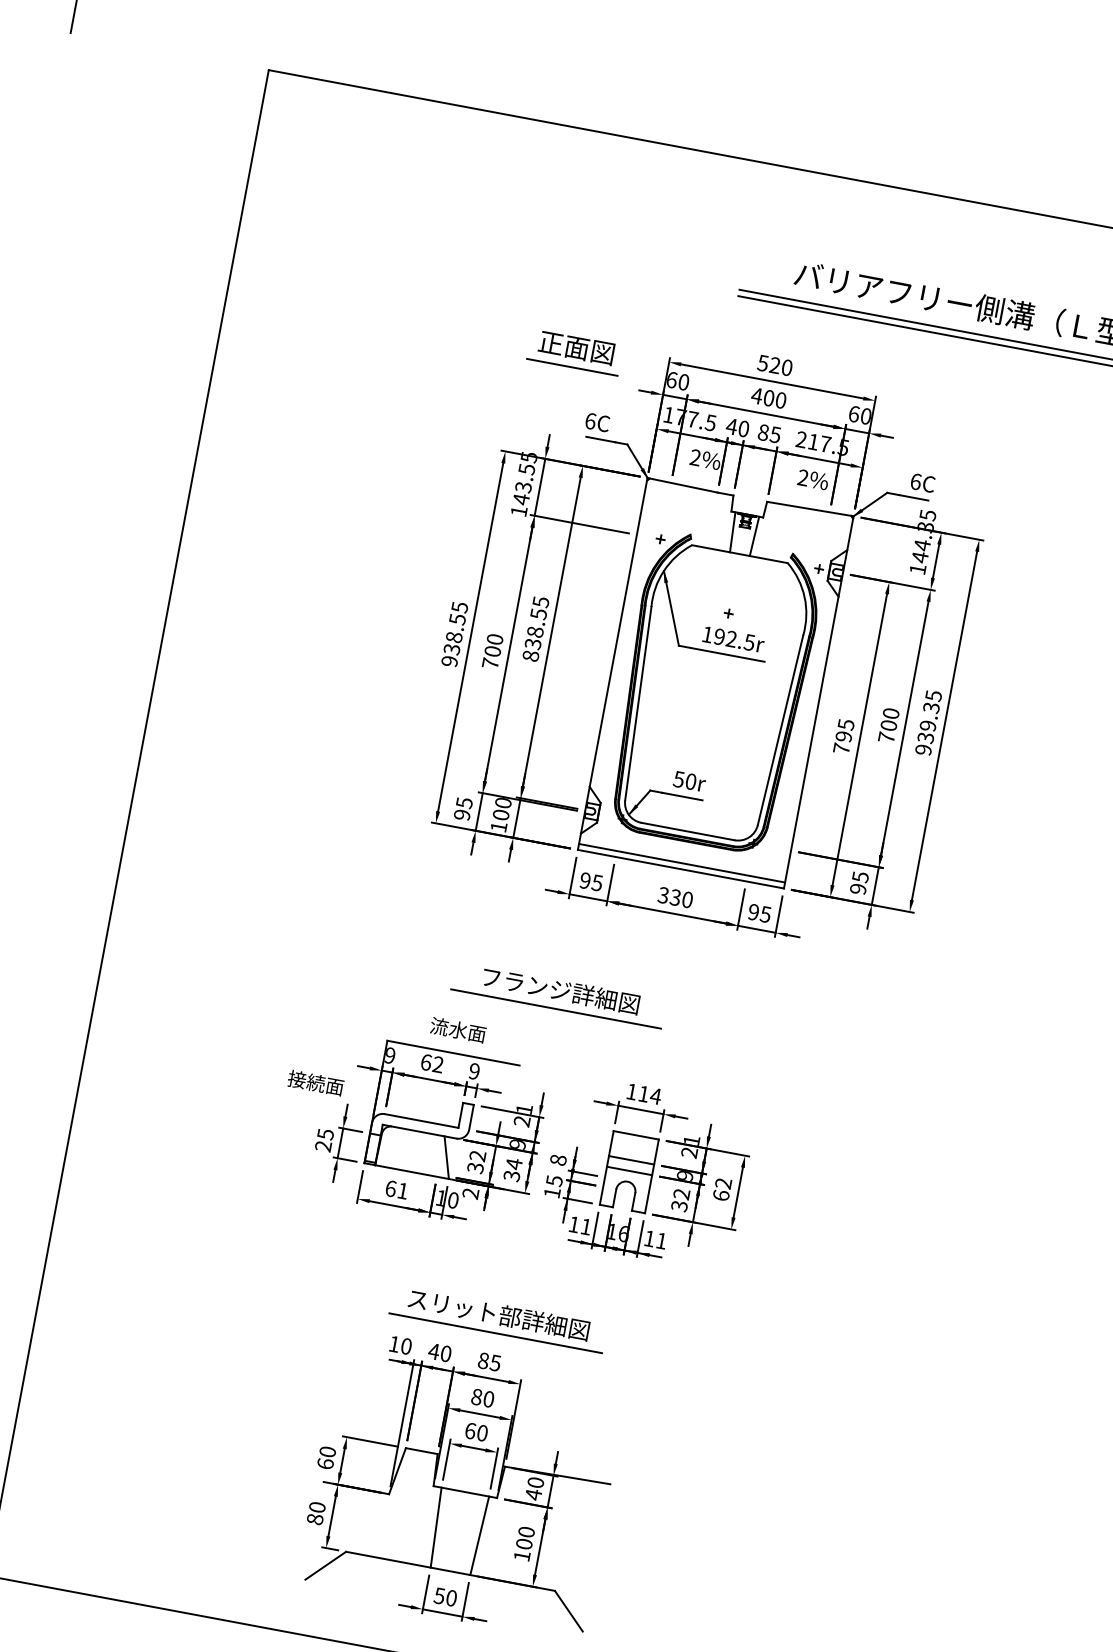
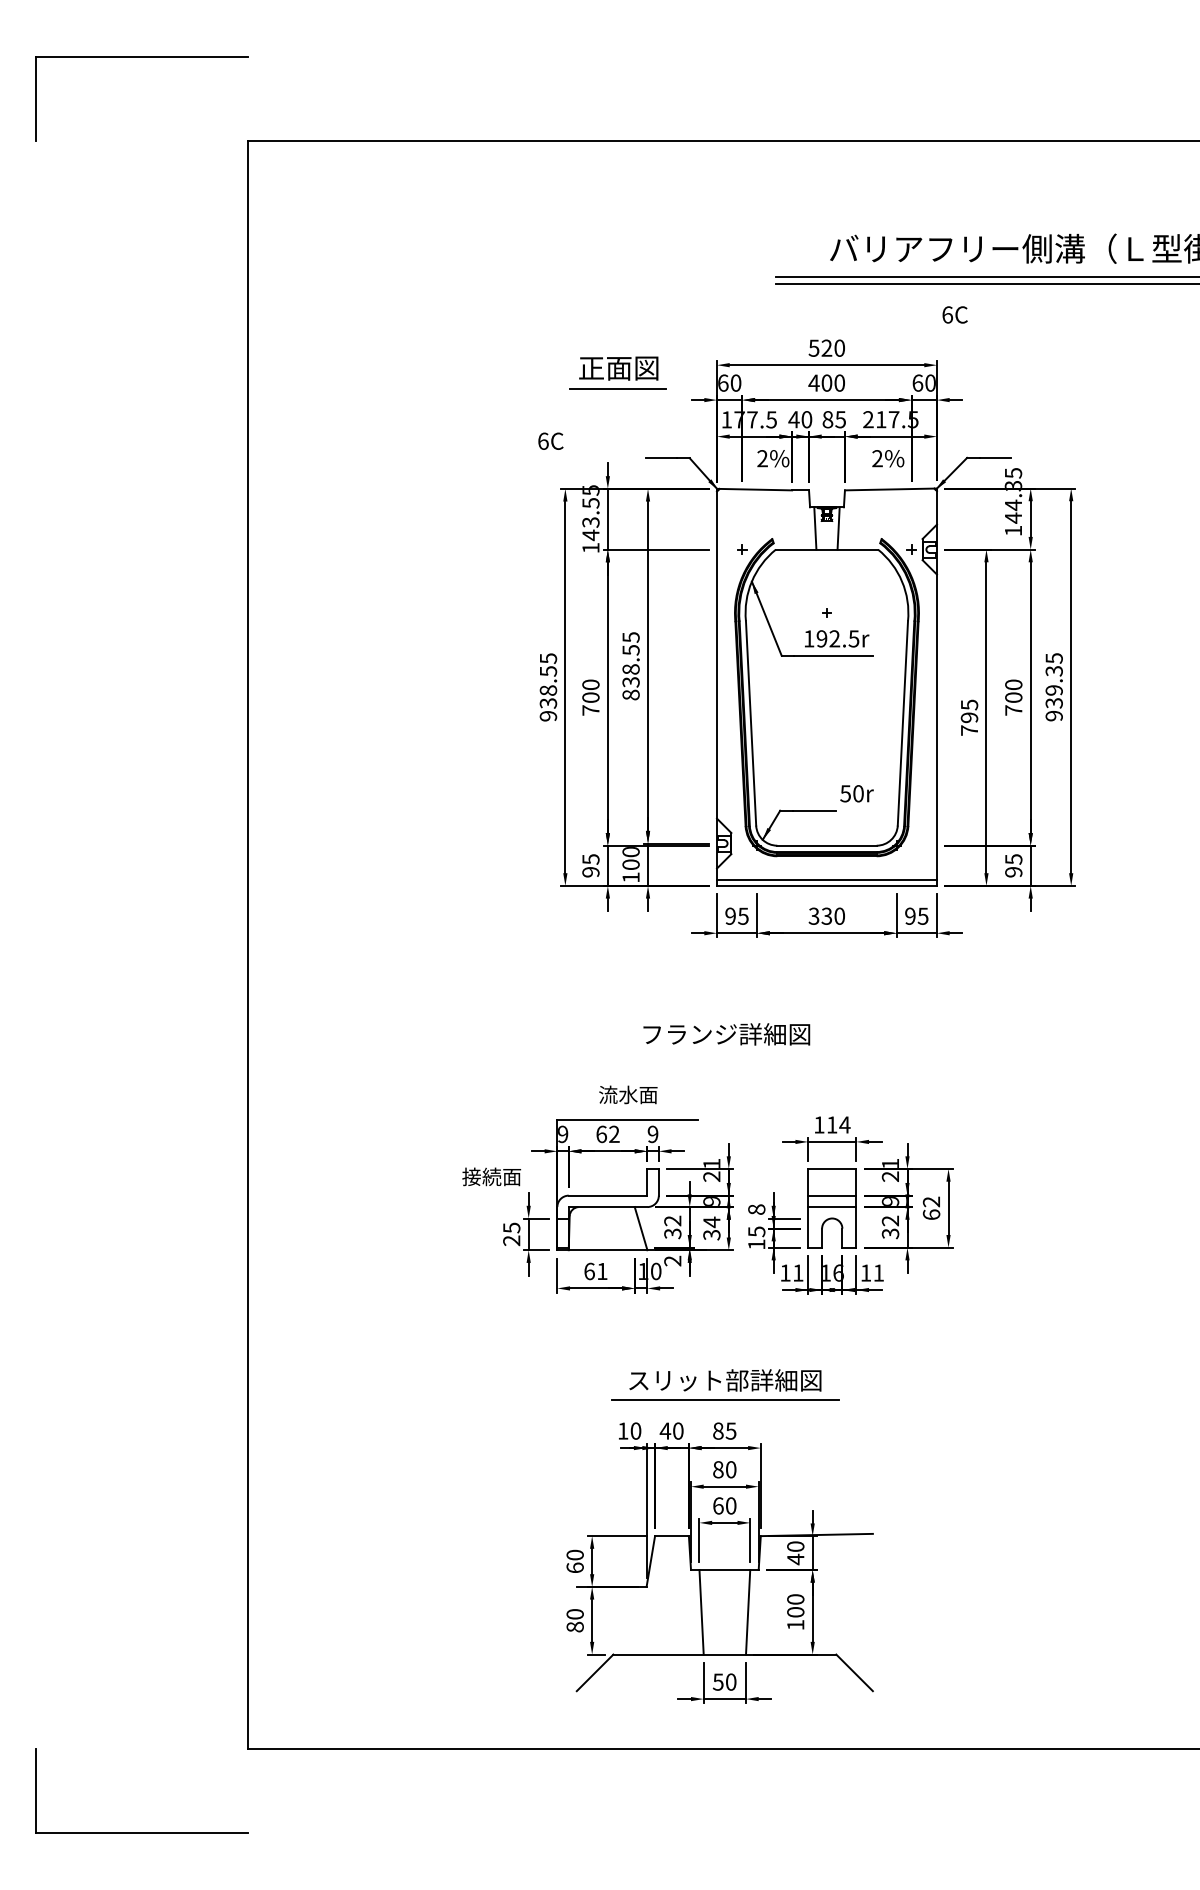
text: (597, 421) -> (550, 440), moved
text: (922, 482) -> (954, 314), moved
text: (689, 781) -> (856, 793), moved
line: (556, 1009) -> (725, 1054), removed

